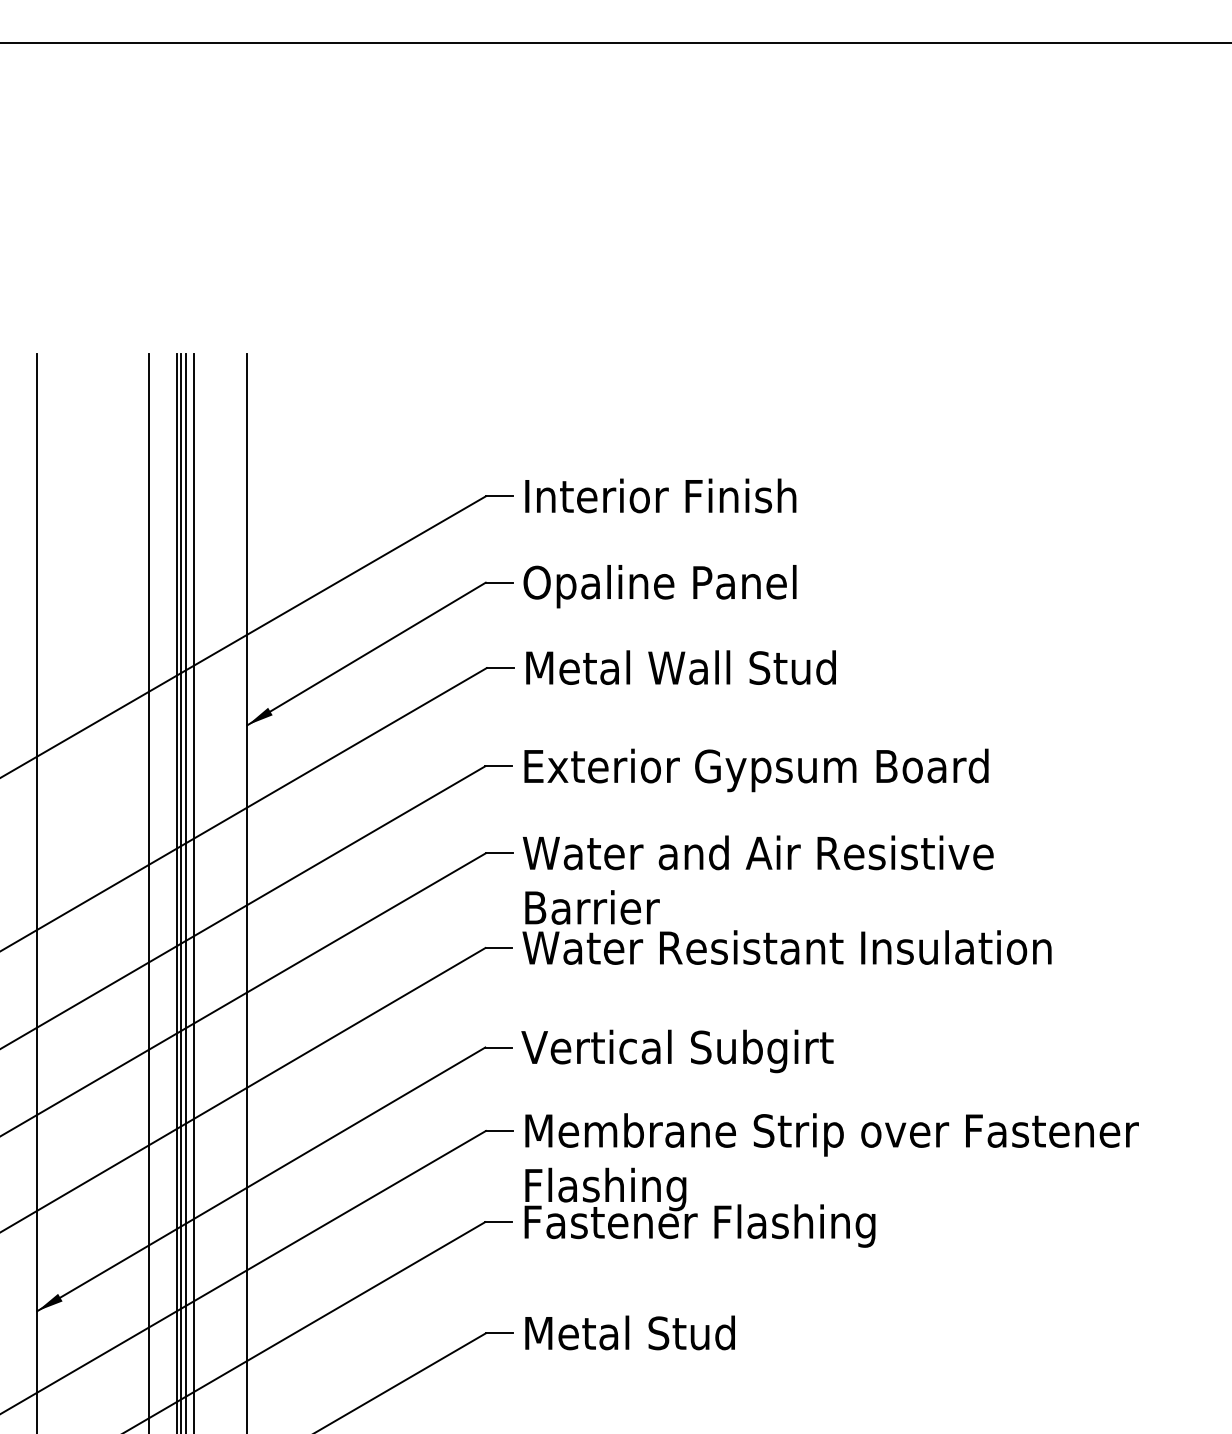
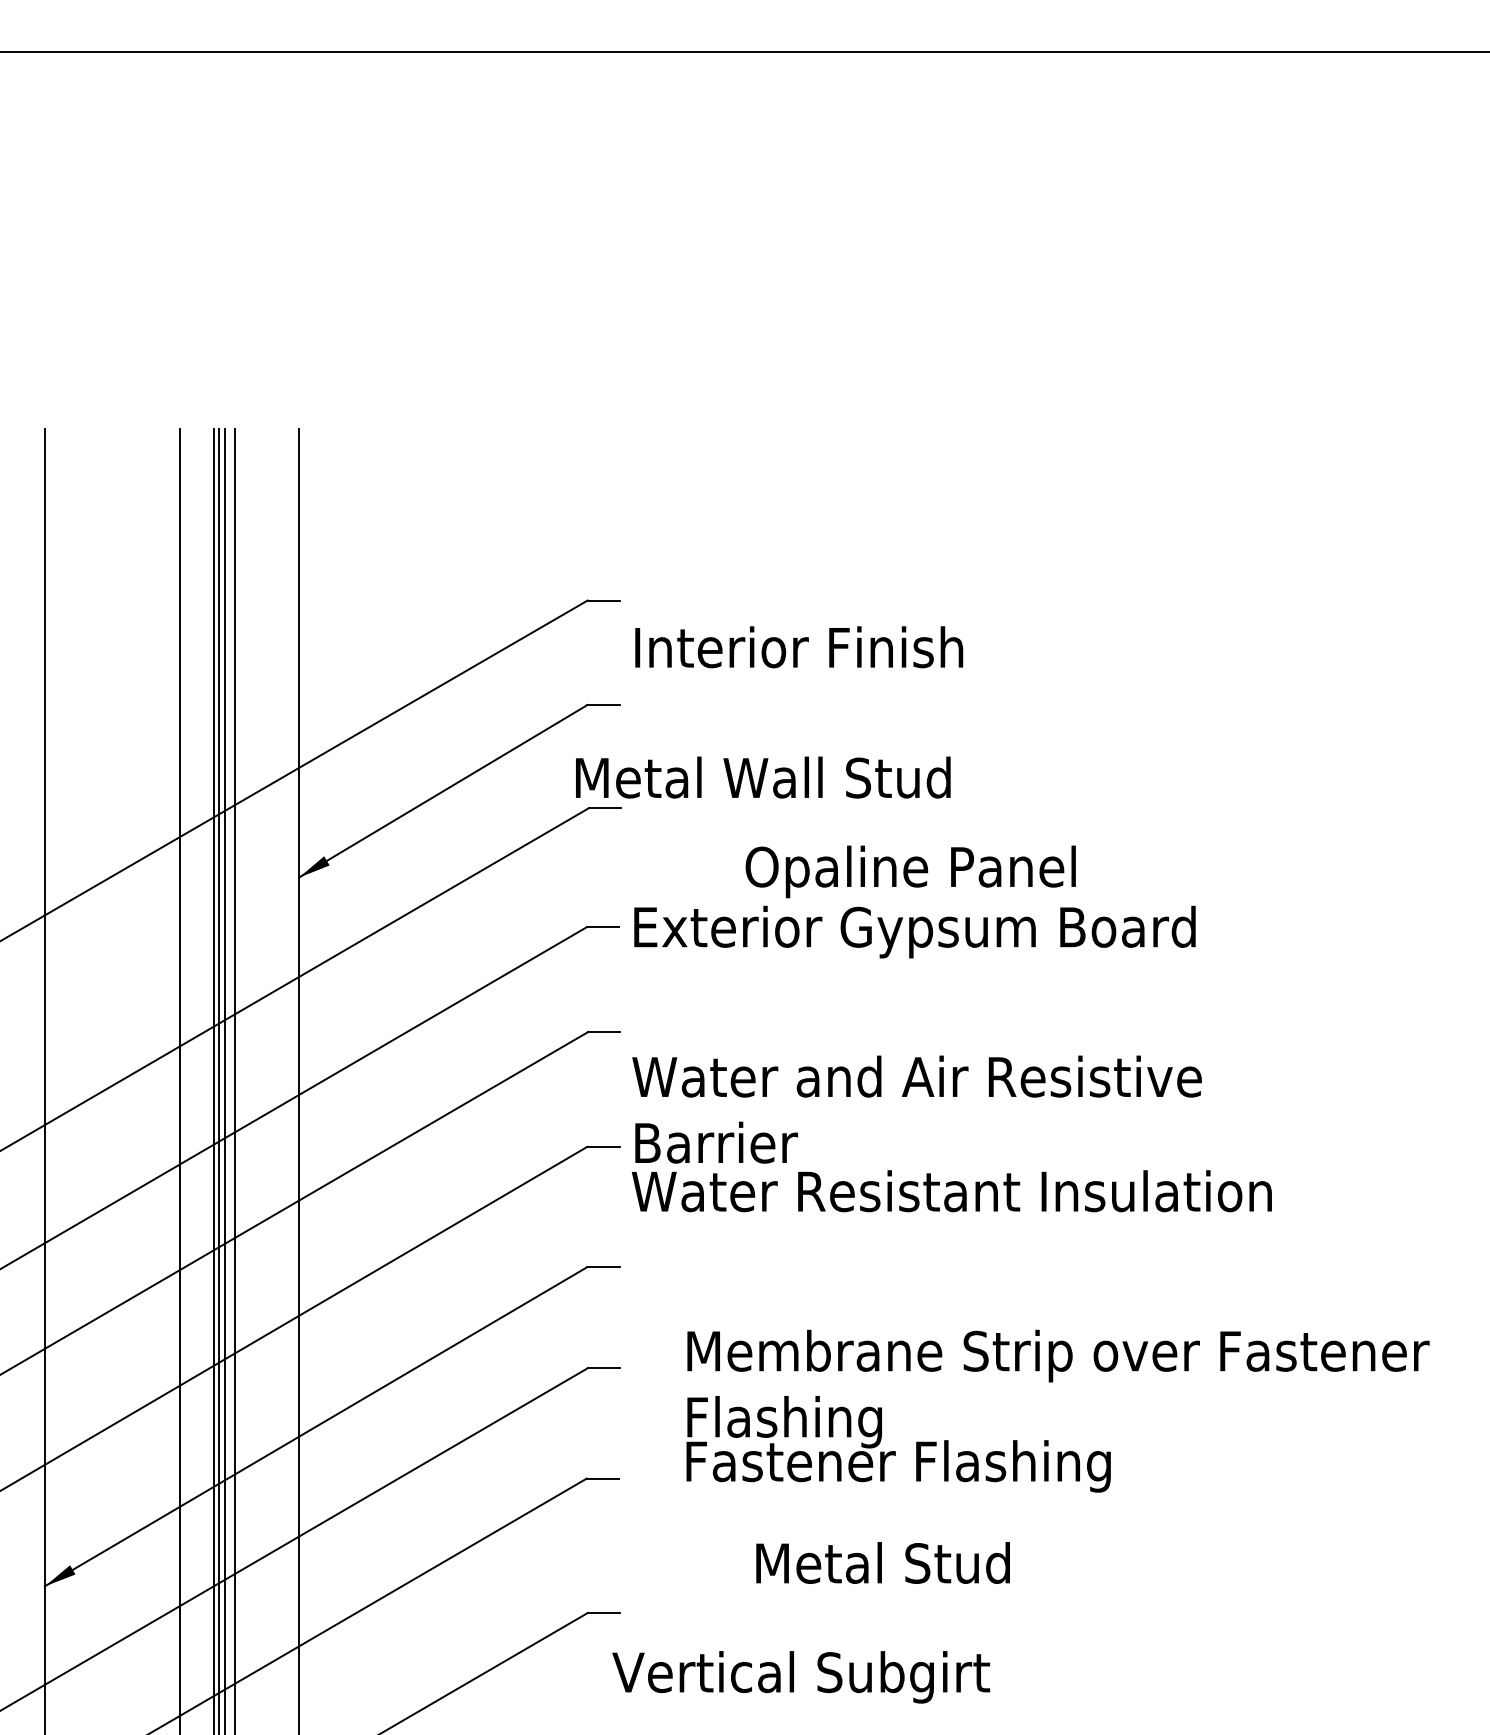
text: (660, 495) -> (798, 646), moved
text: (659, 586) -> (910, 871), moved
text: (680, 667) -> (762, 777), moved
text: (786, 899) -> (951, 1133), moved
text: (677, 1051) -> (801, 1677), moved
text: (831, 1180) -> (1057, 1411), moved
text: (629, 1332) -> (882, 1562), moved

